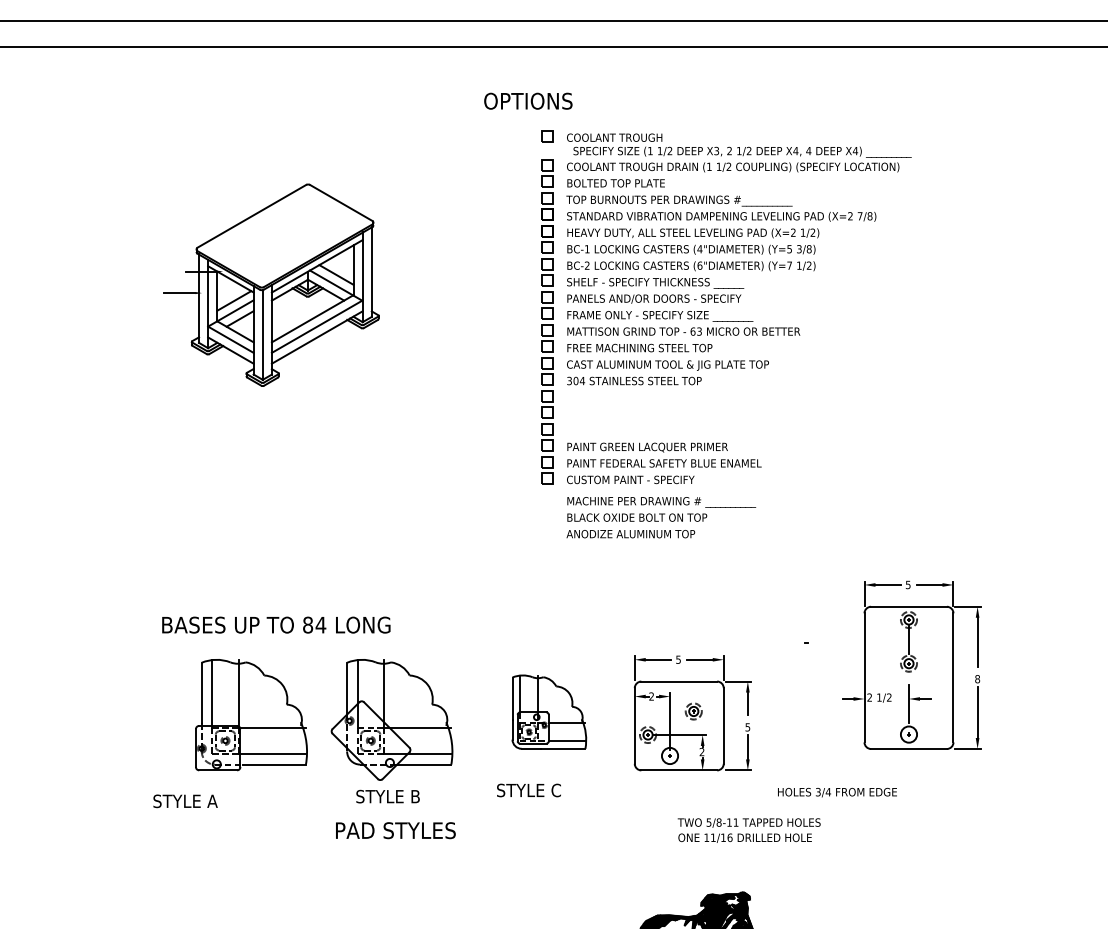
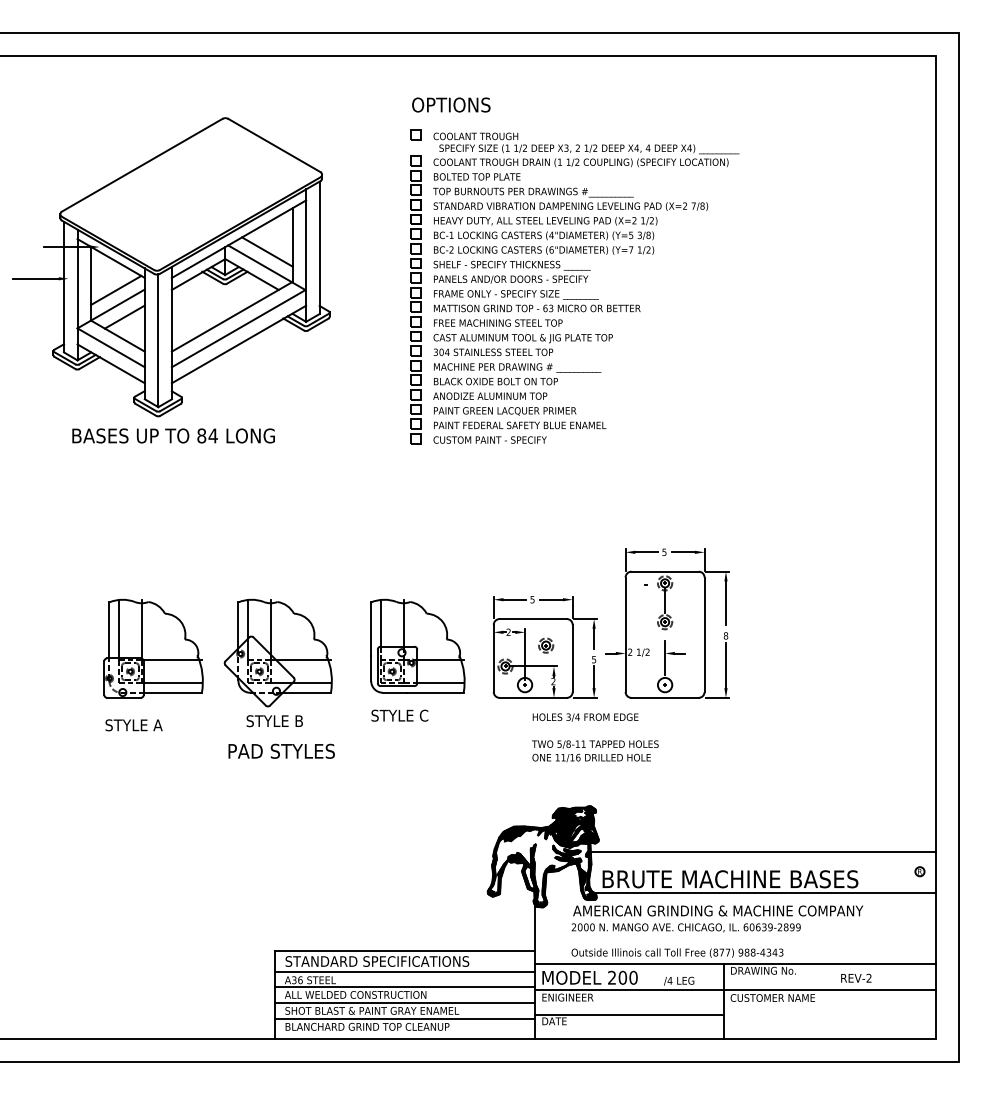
text: (528, 100) -> (451, 104), moved
part: (271, 285) -> (171, 267), size x1.67
text: (661, 517) -> (517, 381), moved
text: (276, 624) -> (173, 435), moved
part: (911, 665) -> (667, 623), moved
part: (548, 711) -> (417, 645), size x1.43
text: (837, 792) -> (585, 717), moved
text: (184, 801) -> (133, 725), moved

